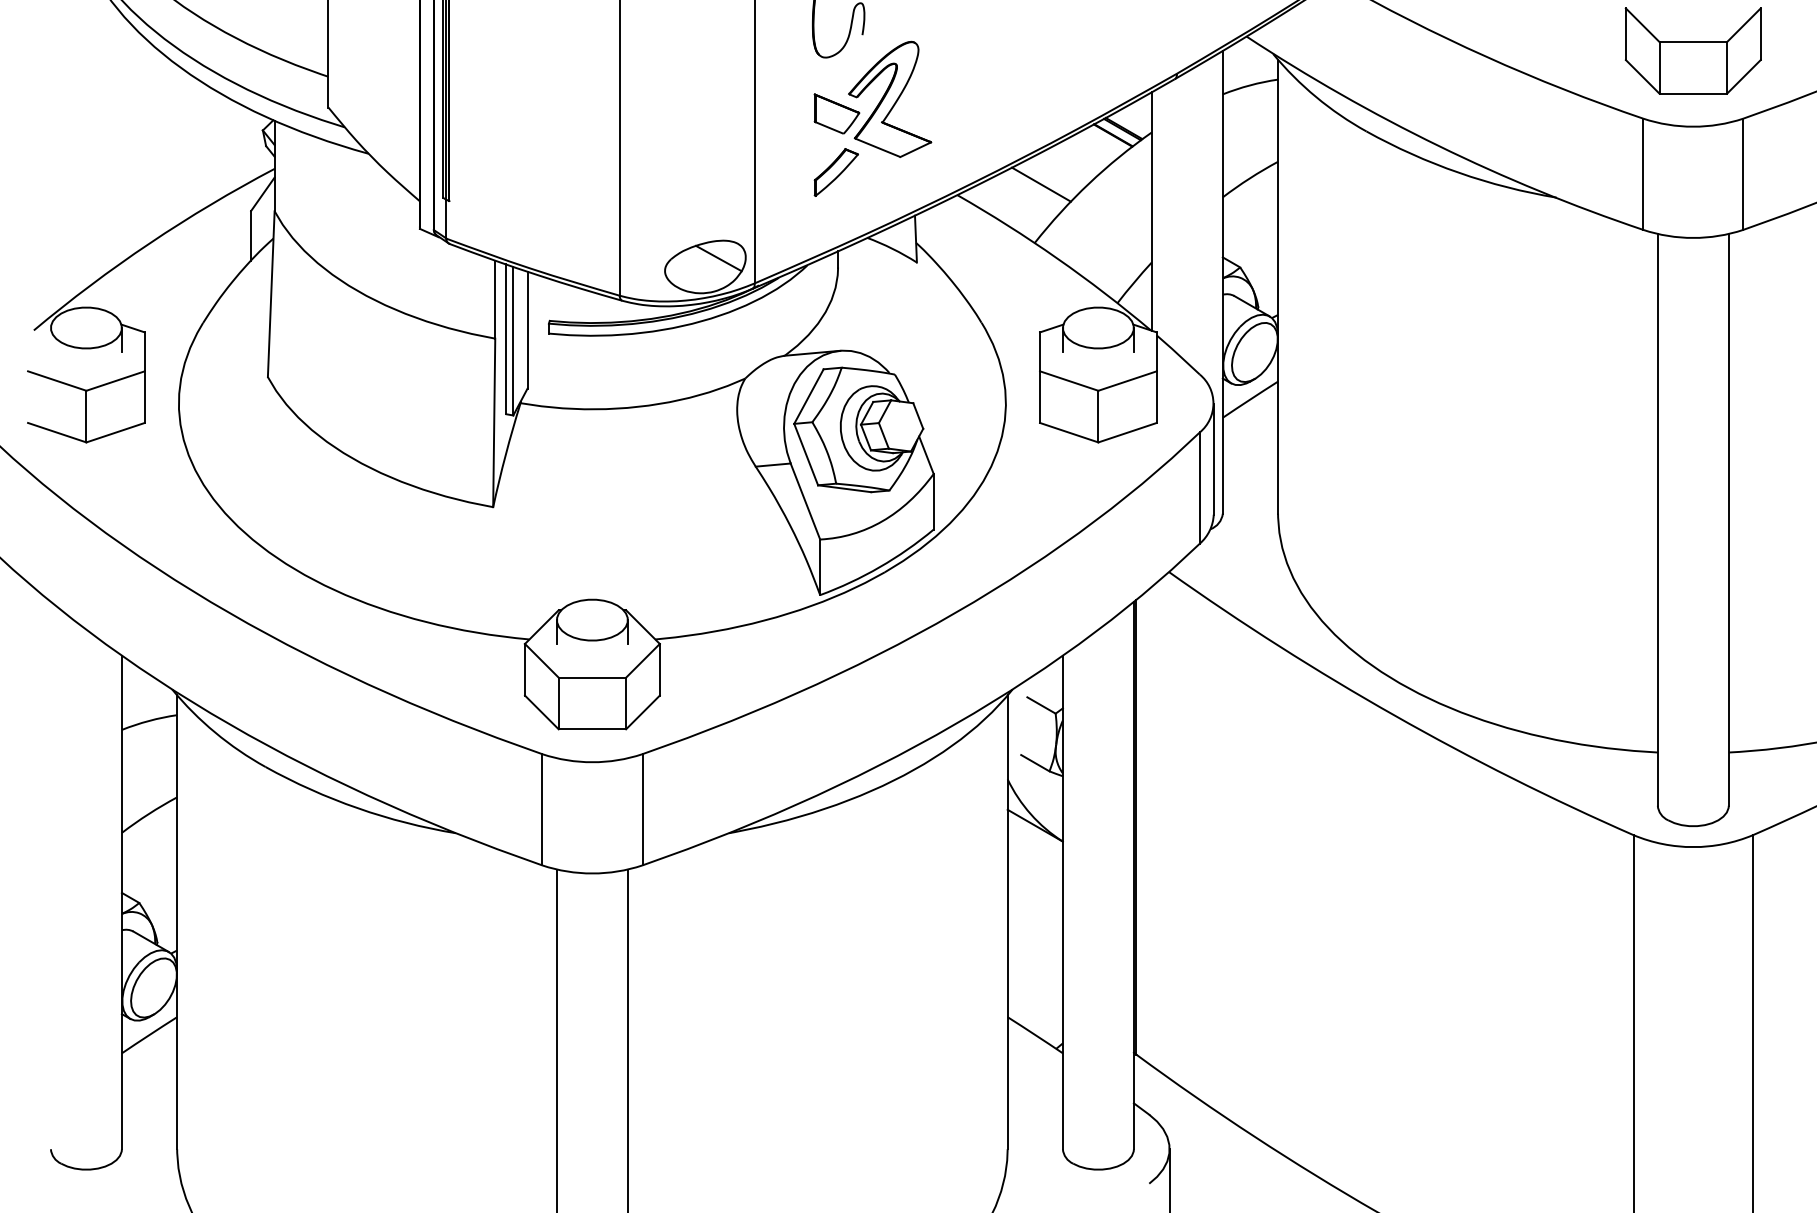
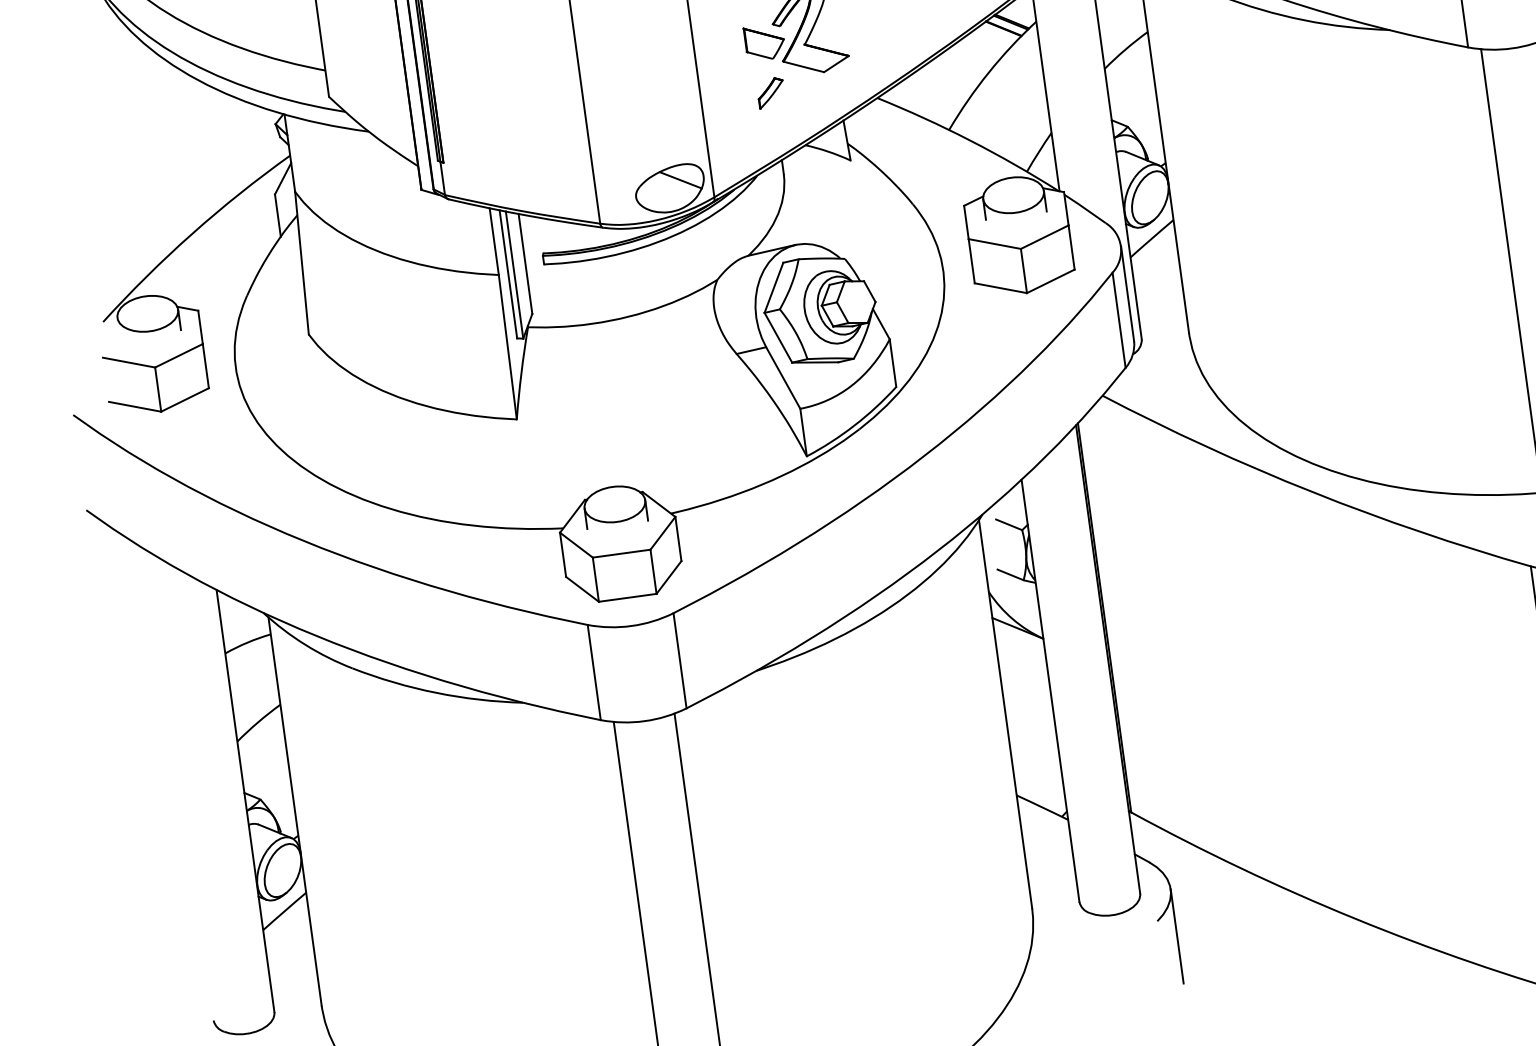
part: (835, 172) -> (770, 93), size x0.7
line: (1041, 184) -> (948, 79), removed

